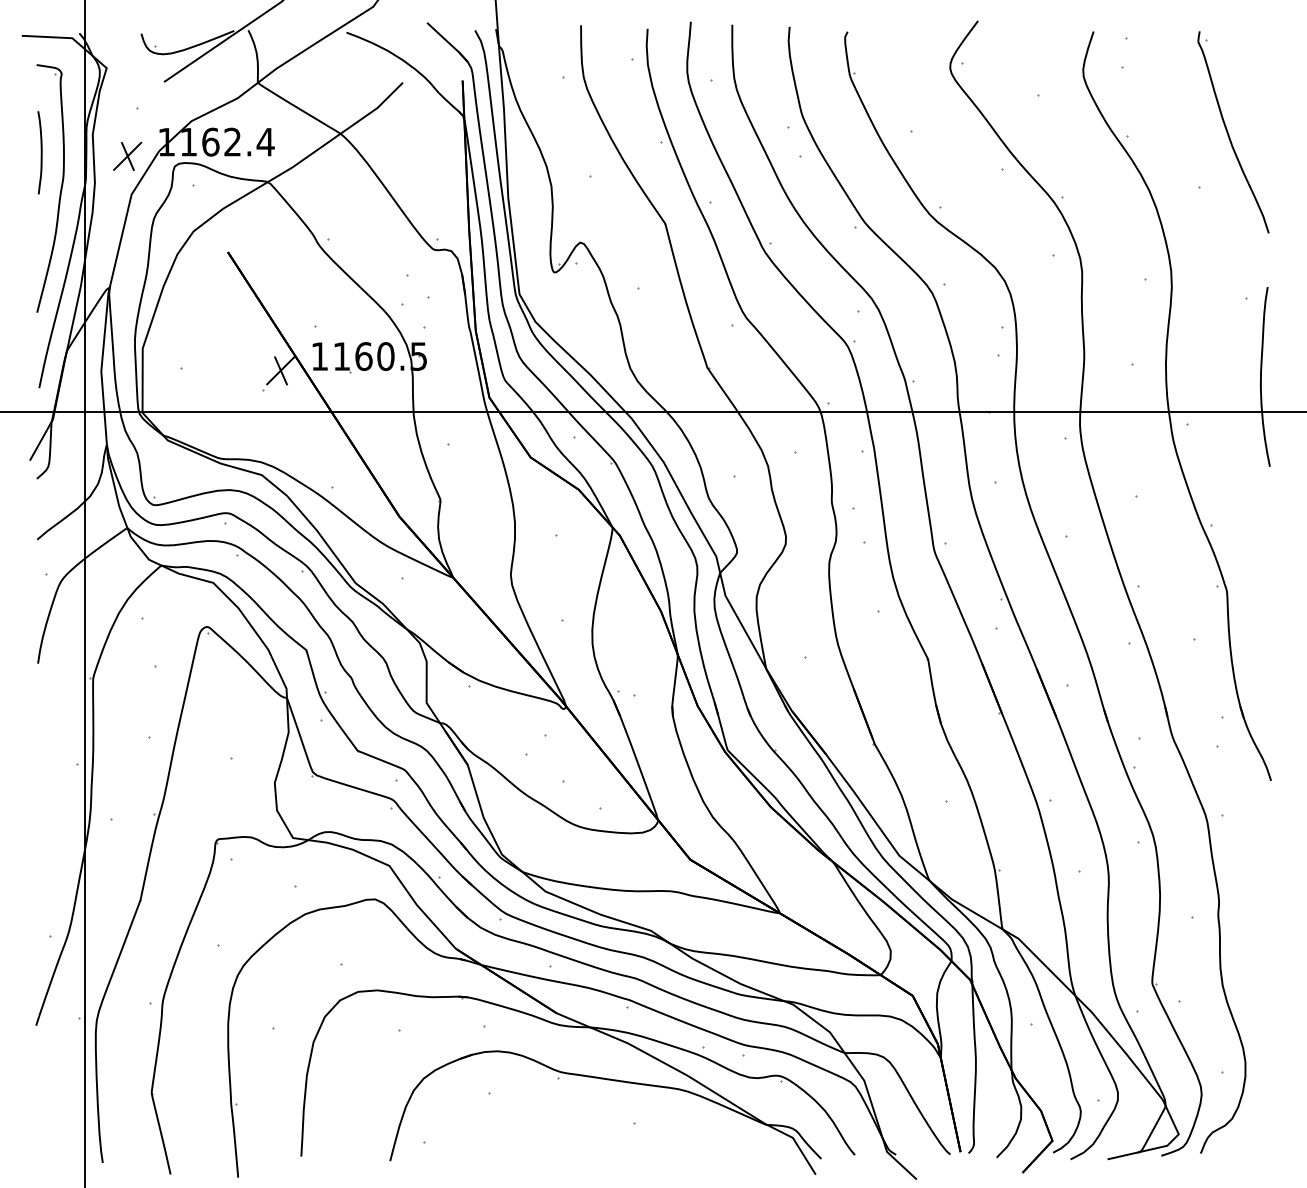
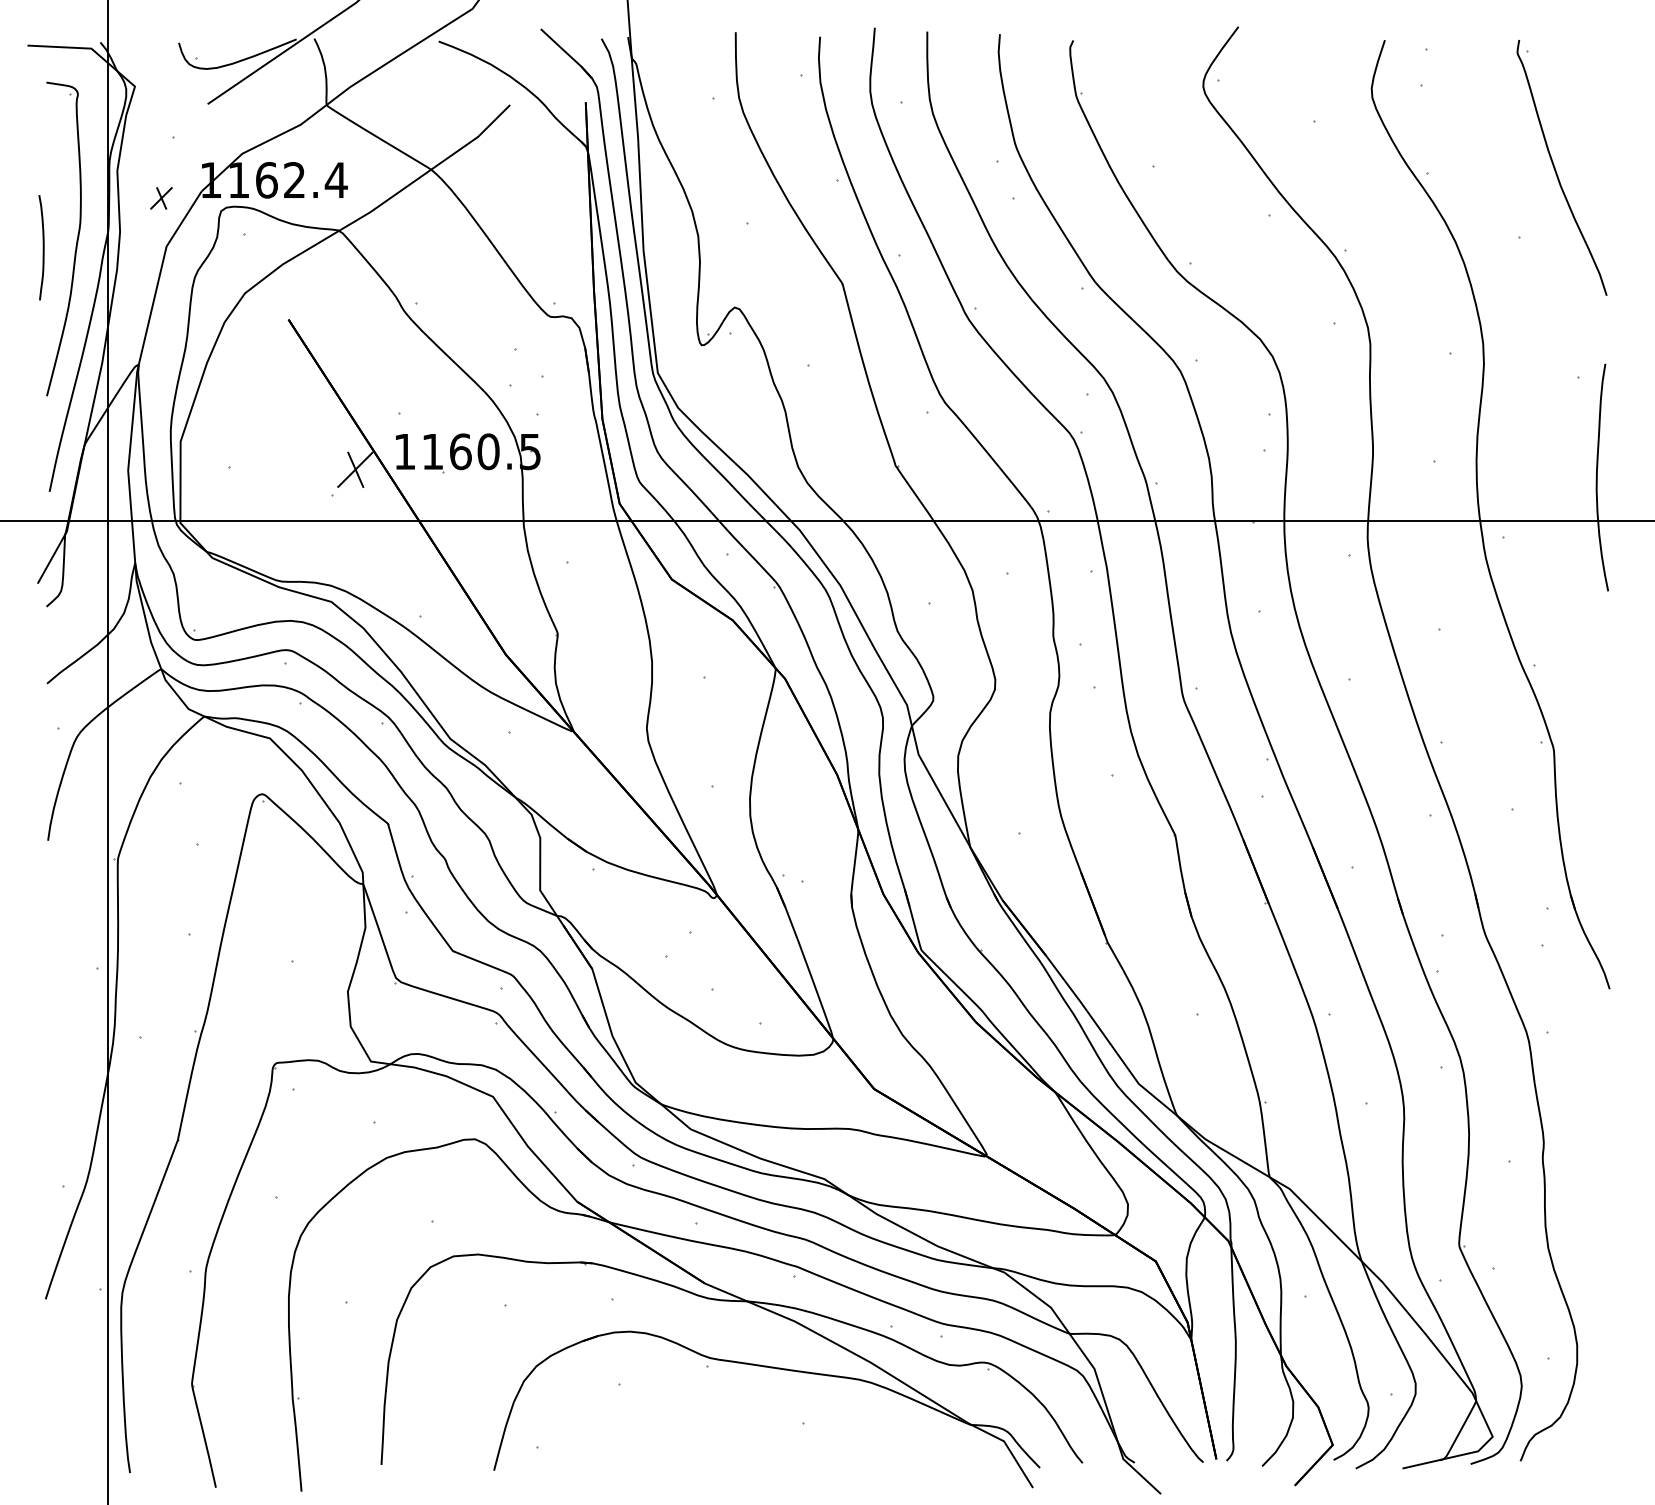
curve: (40, 152) -> (42, 247), moved
part: (127, 156) -> (161, 198), size x0.6

